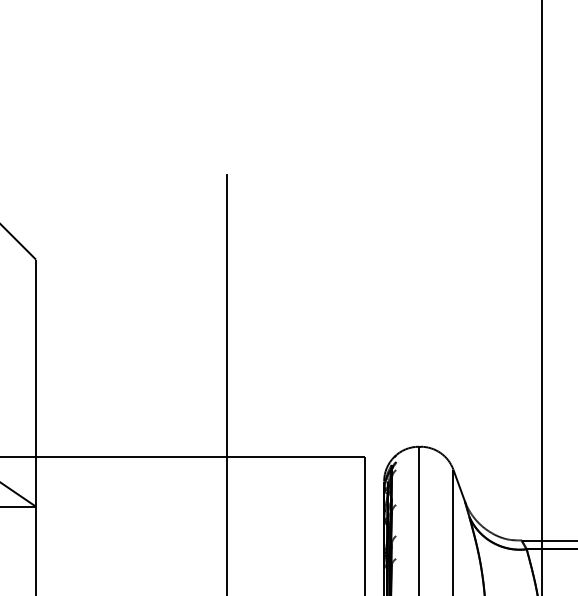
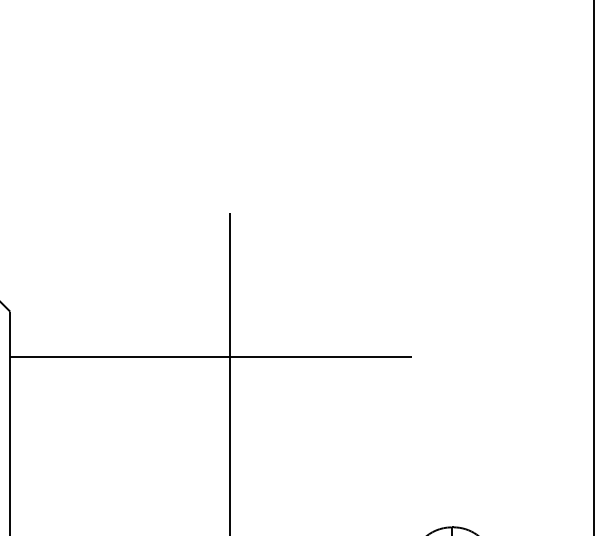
line: (210, 298) -> (211, 356), added

